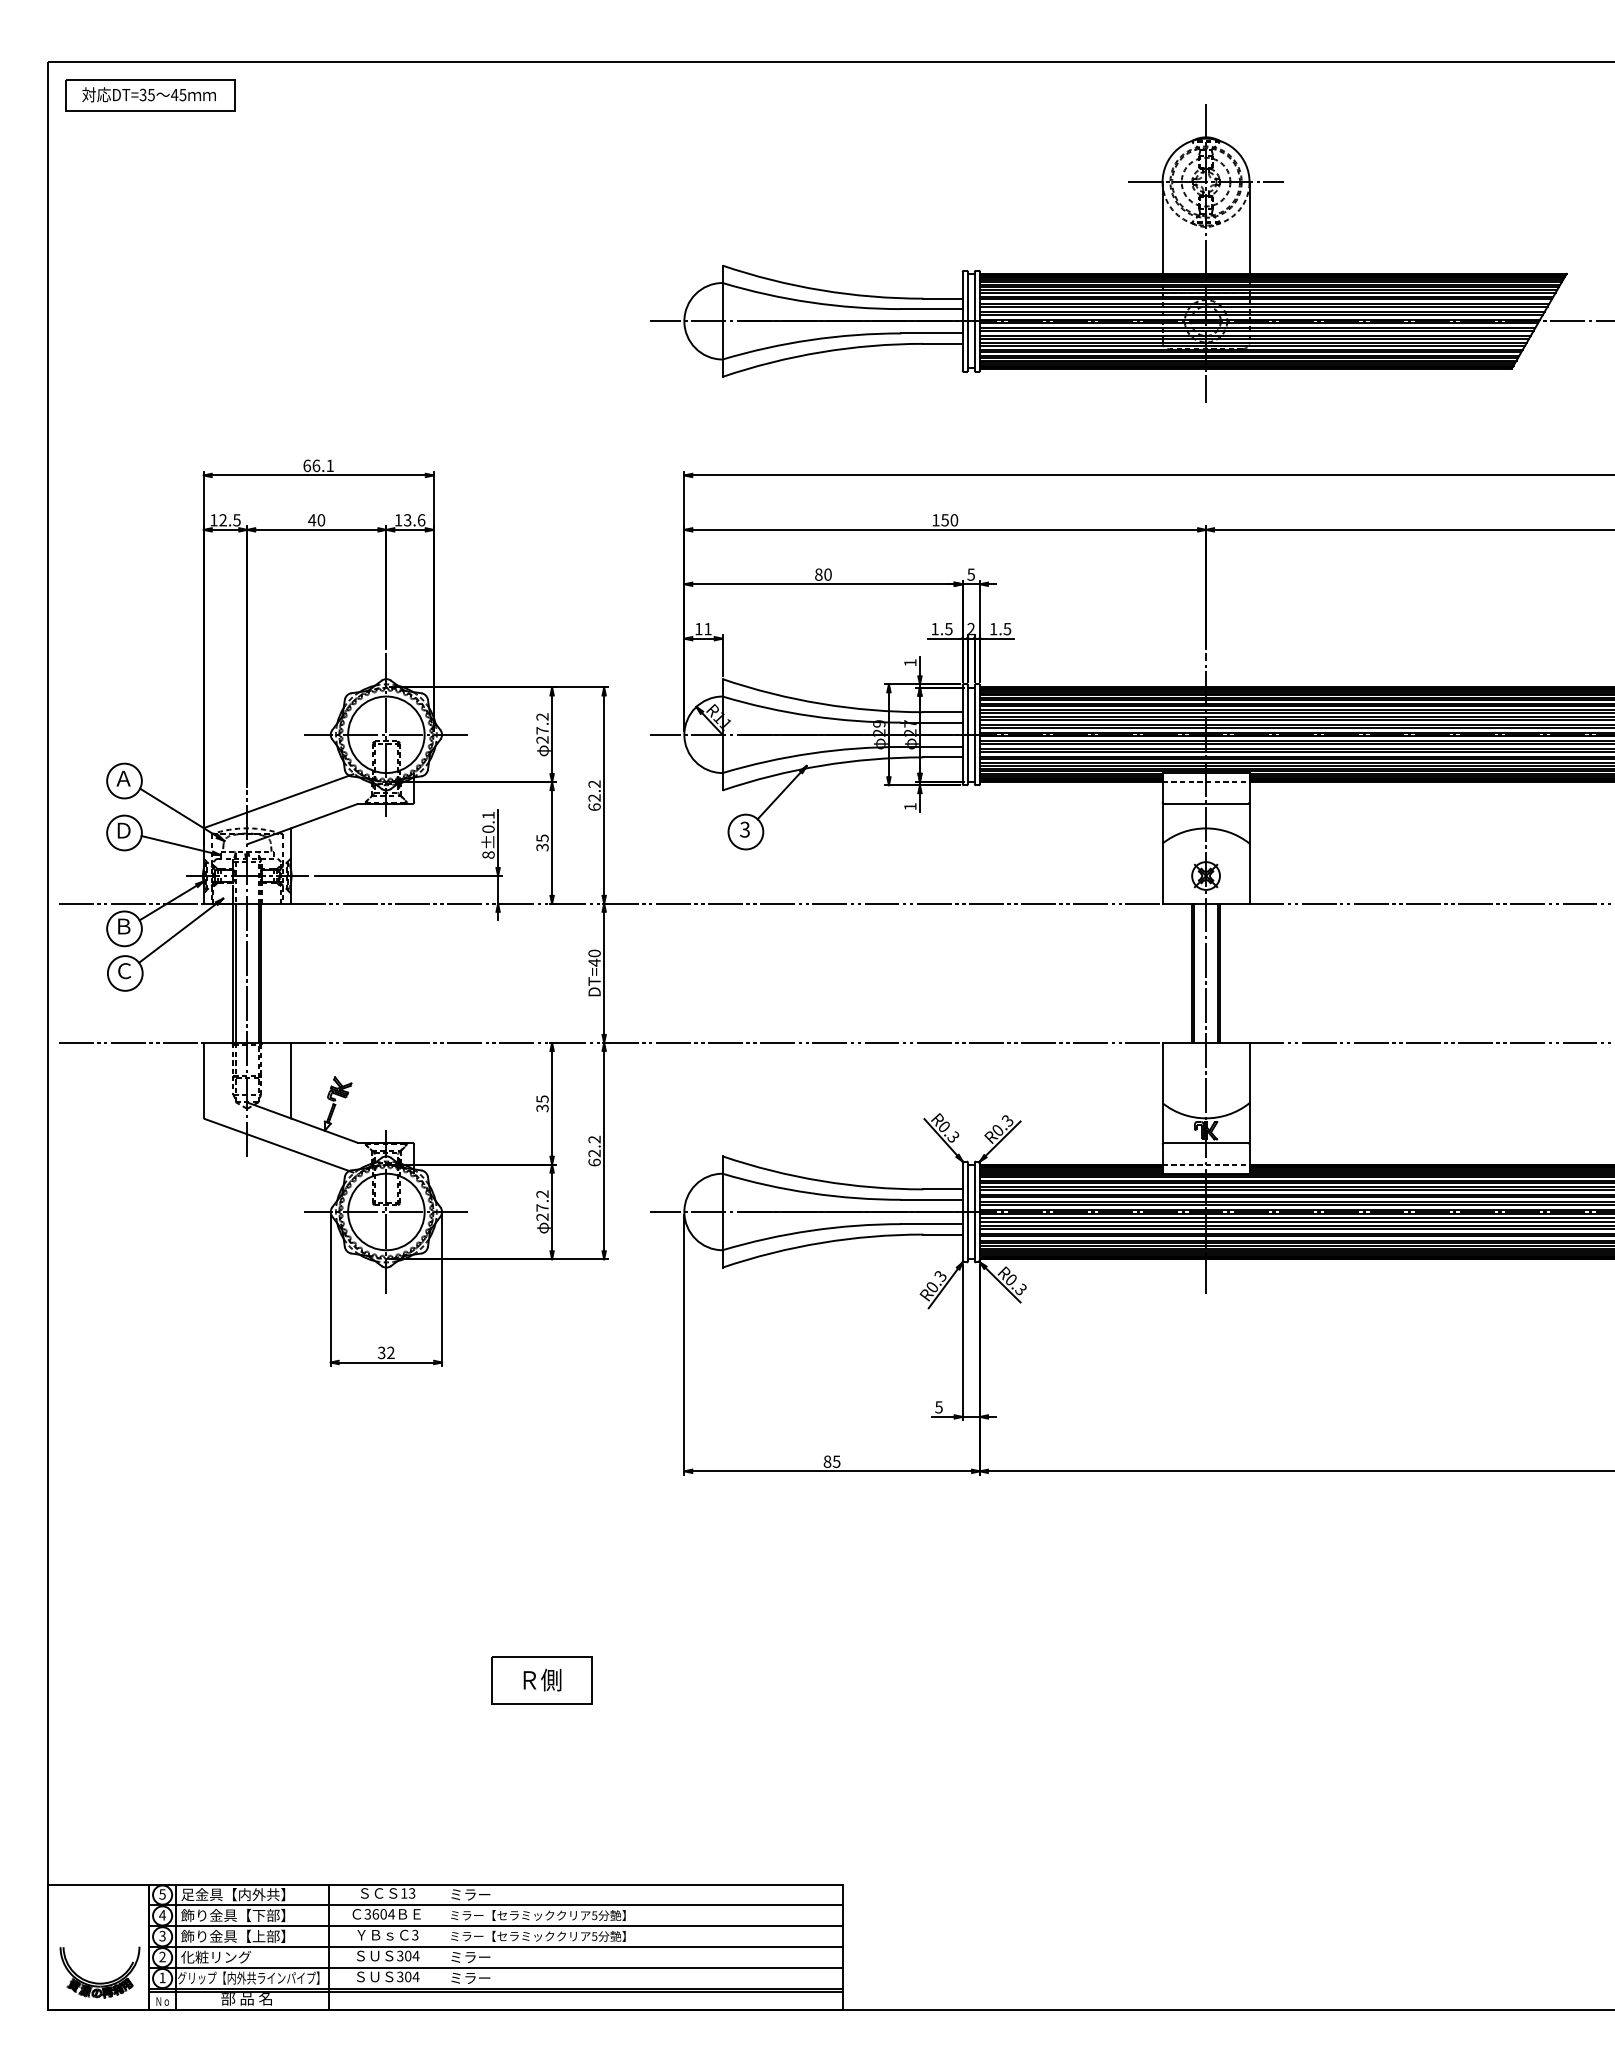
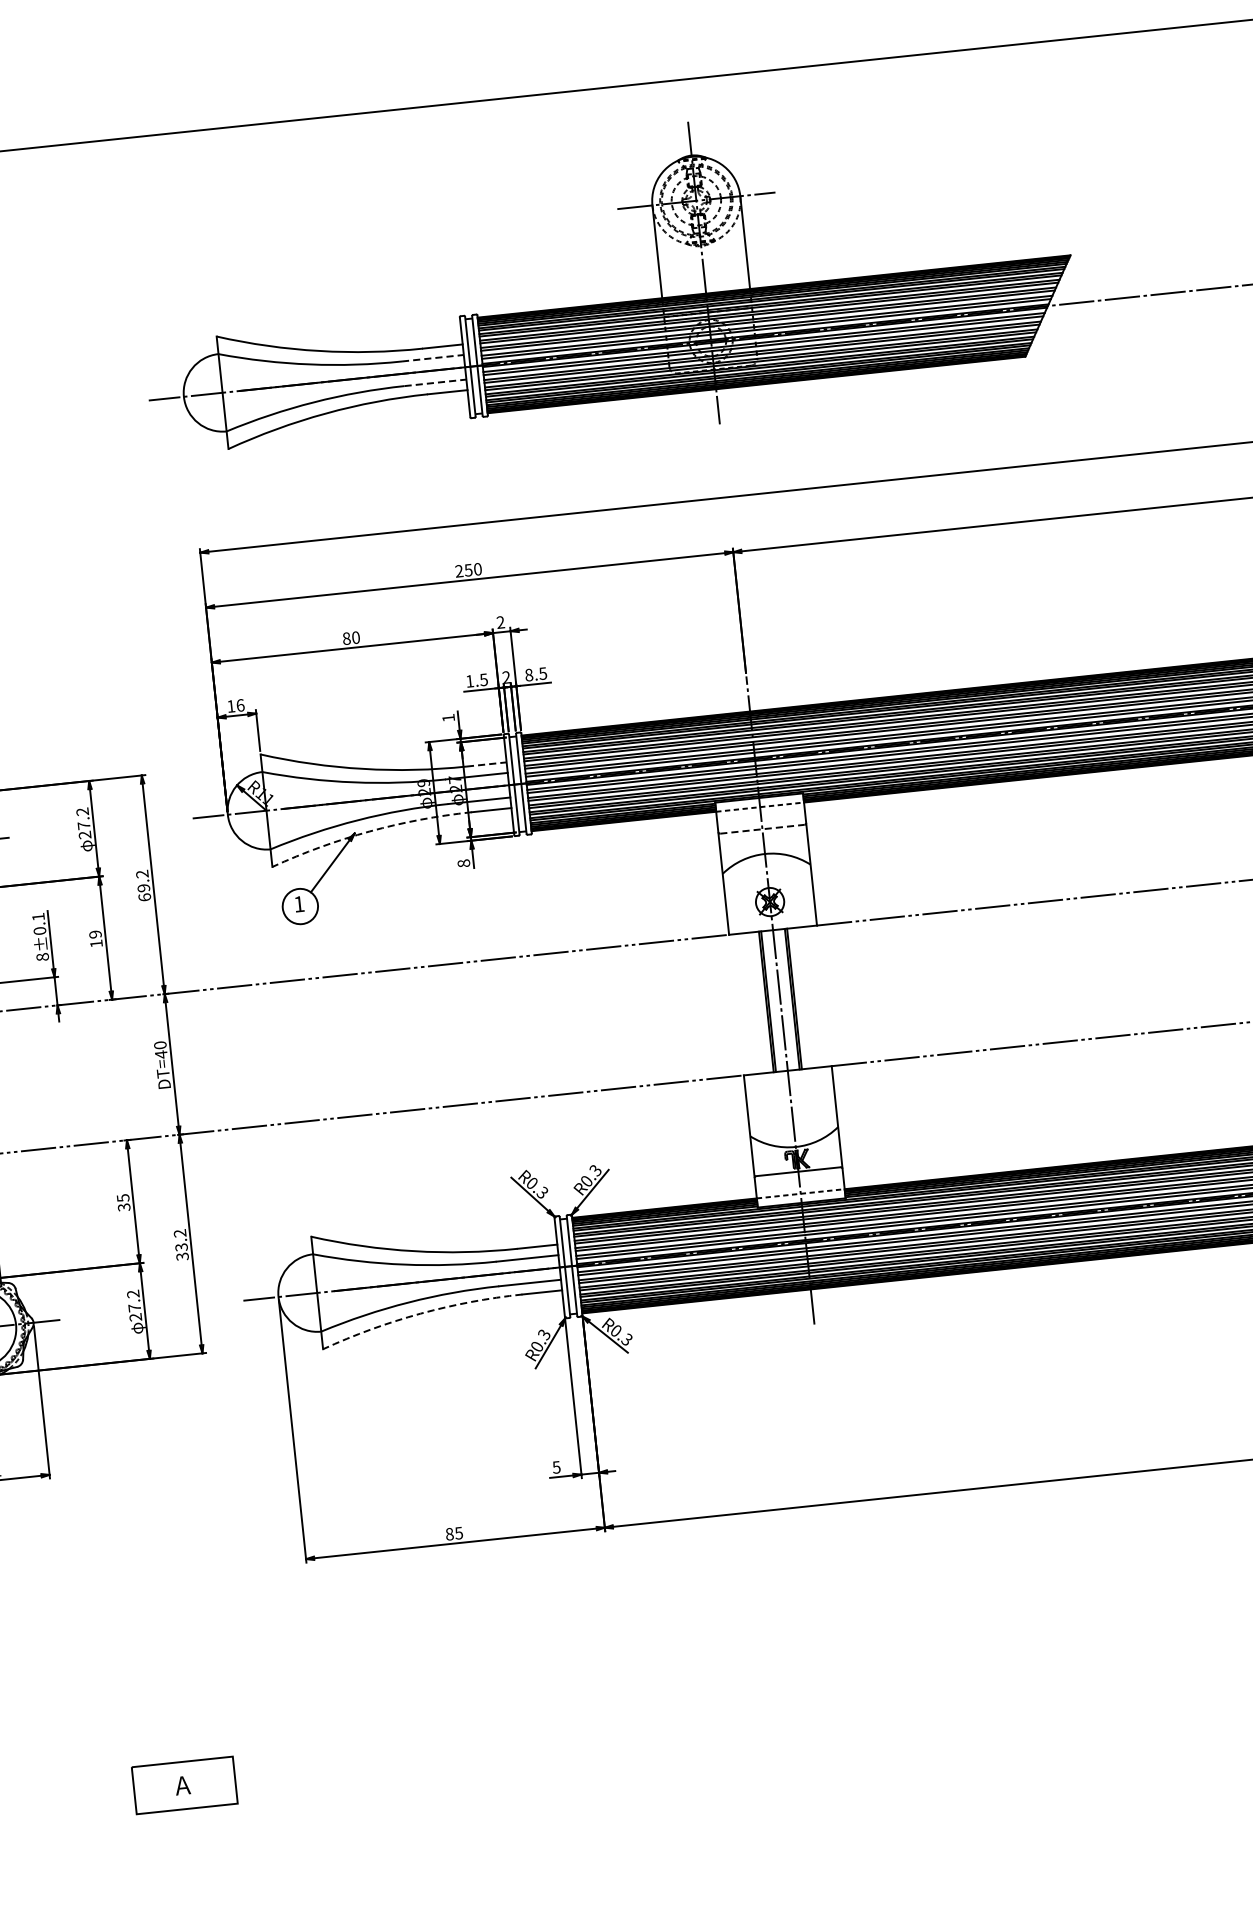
line: (932, 309) -> (433, 358), solid -> dashed
line: (932, 333) -> (435, 382), solid -> dashed
text: (935, 520) -> (458, 571), 150 -> 250
text: (970, 574) -> (499, 622), 5 -> 2
text: (707, 628) -> (239, 704), 11 -> 16
text: (993, 628) -> (528, 674), 1.5 -> 8.5
line: (942, 712) -> (486, 764), solid -> dashed
arc: (821, 765) -> (369, 831), solid -> dashed
text: (594, 797) -> (143, 887), 62.2 -> 69.2
line: (1206, 803) -> (762, 828), solid -> dashed
text: (910, 806) -> (463, 863), 1 -> 8
text: (744, 829) -> (298, 904), 3 -> 1
text: (542, 842) -> (95, 938), 35 -> 19
text: (594, 1157) -> (181, 1251), 62.2 -> 33.2
arc: (821, 1242) -> (420, 1313), solid -> dashed
text: (542, 1679) -> (184, 1784), Ｒ側 -> Ａ

